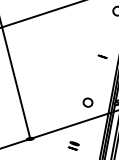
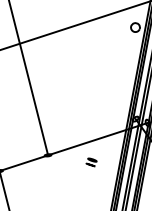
curve: (102, 57) -> (120, 73), removed
part: (87, 103) -> (105, 119), removed

